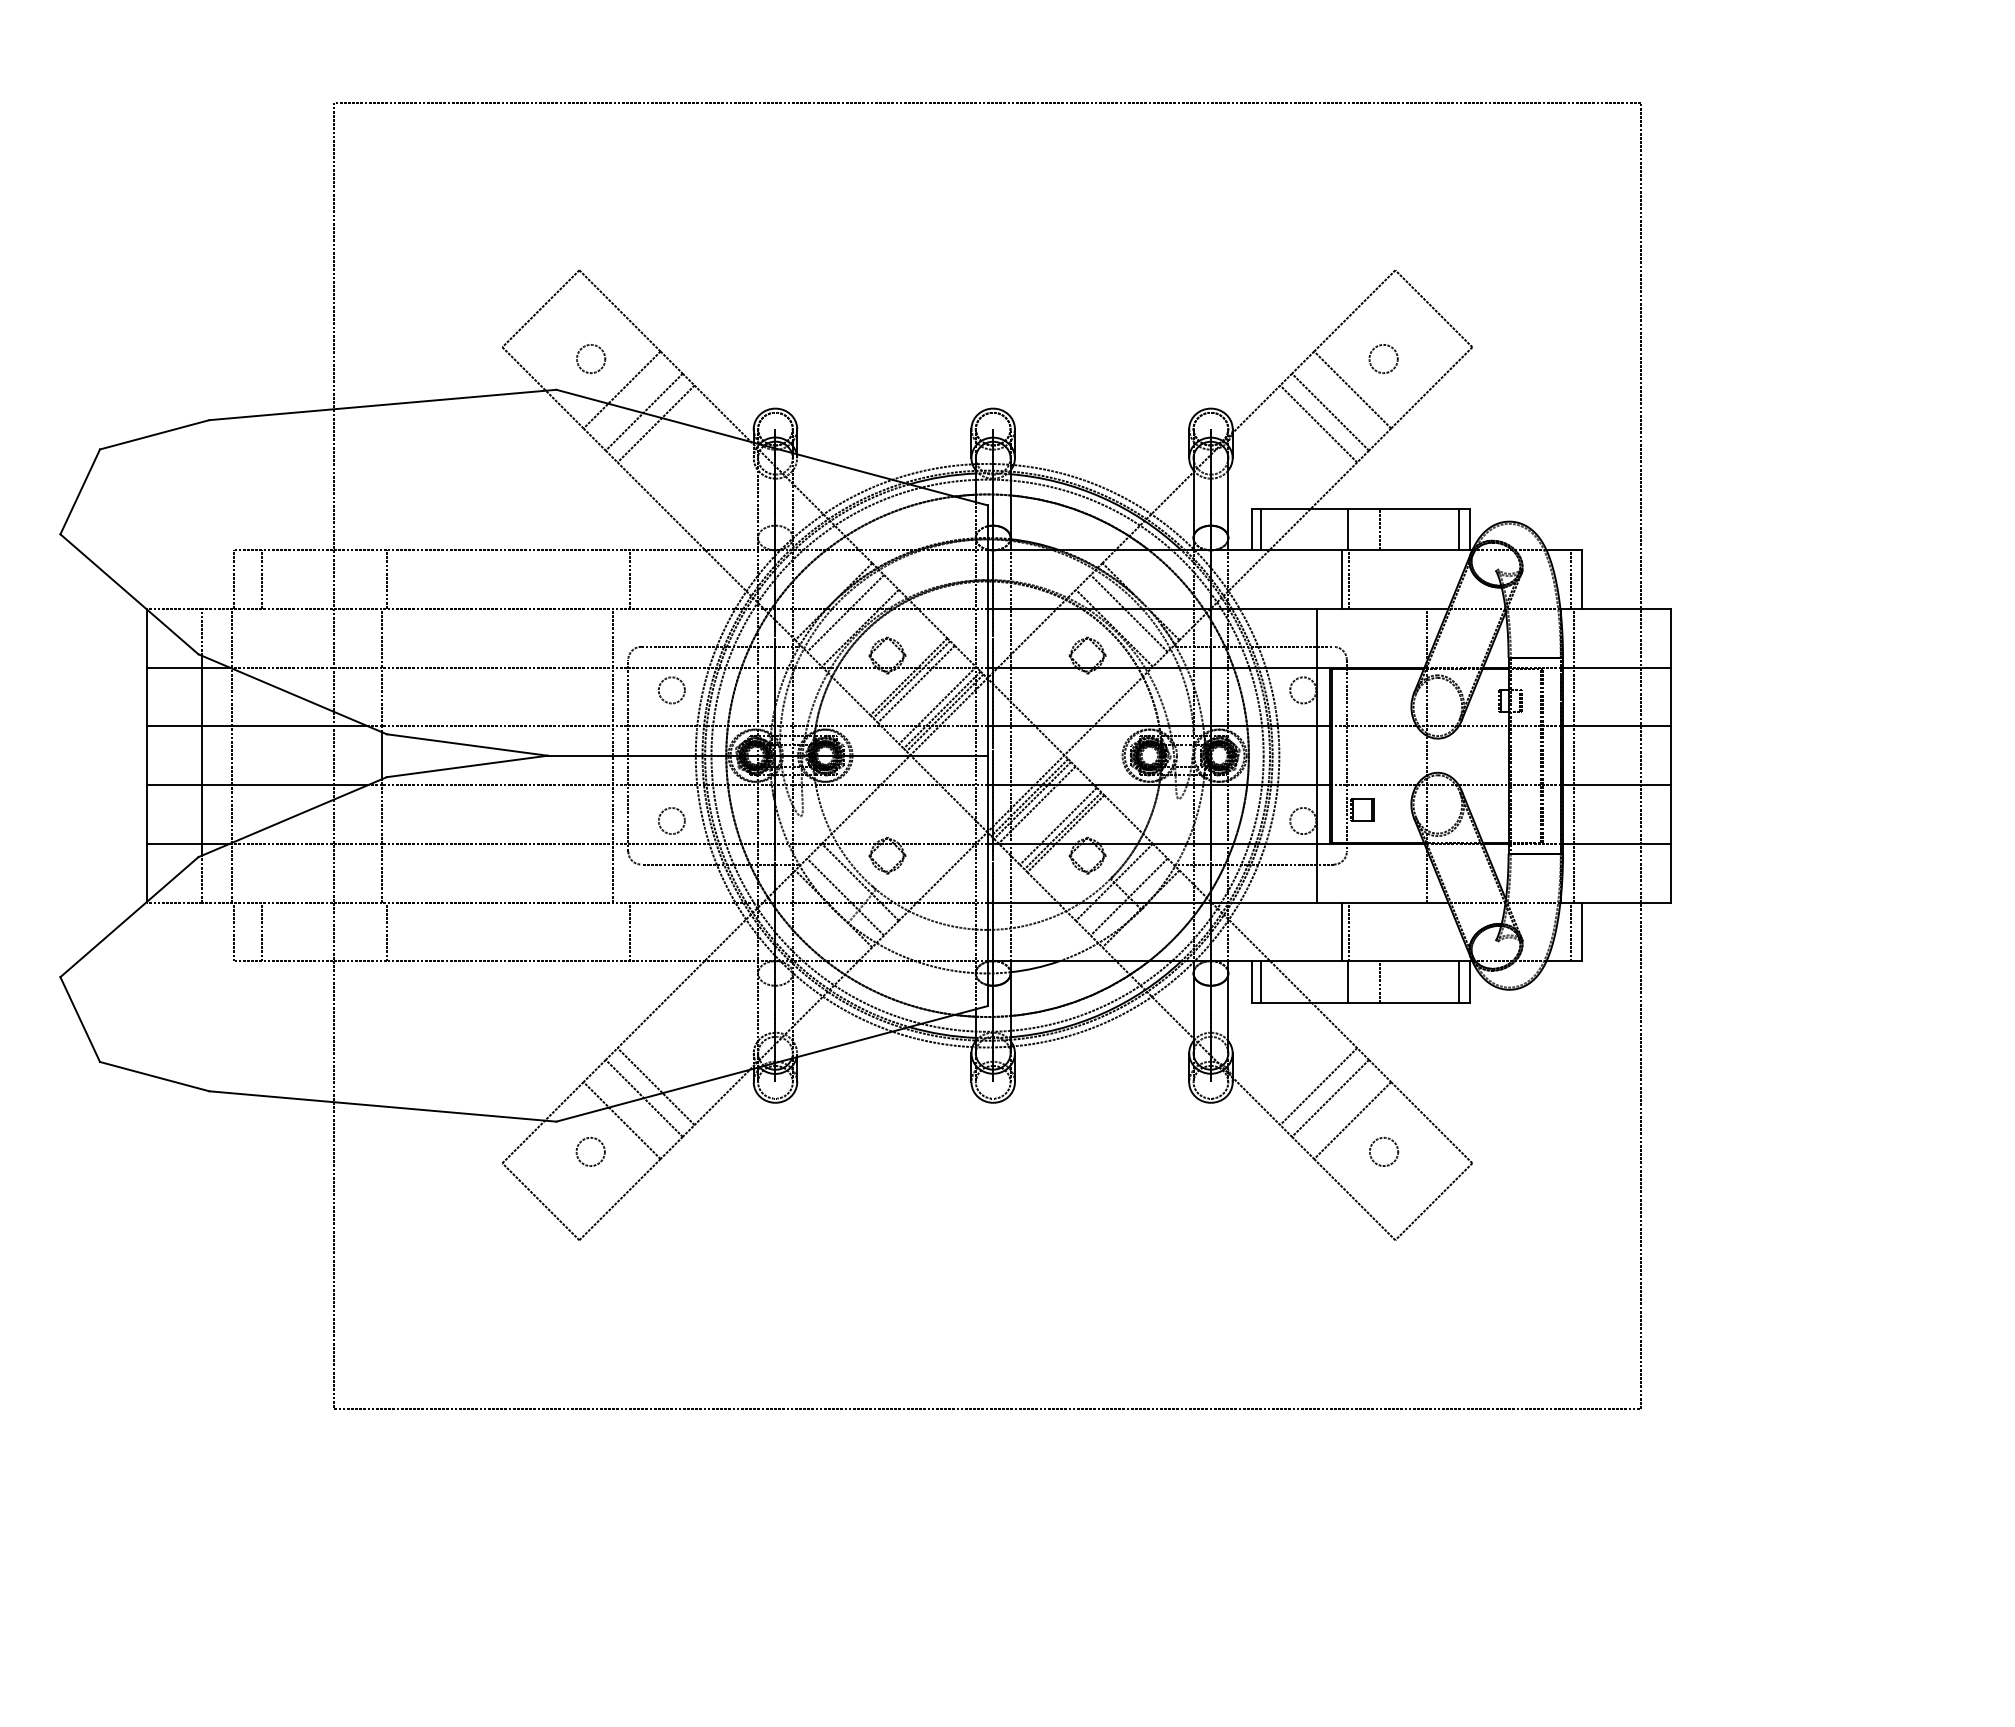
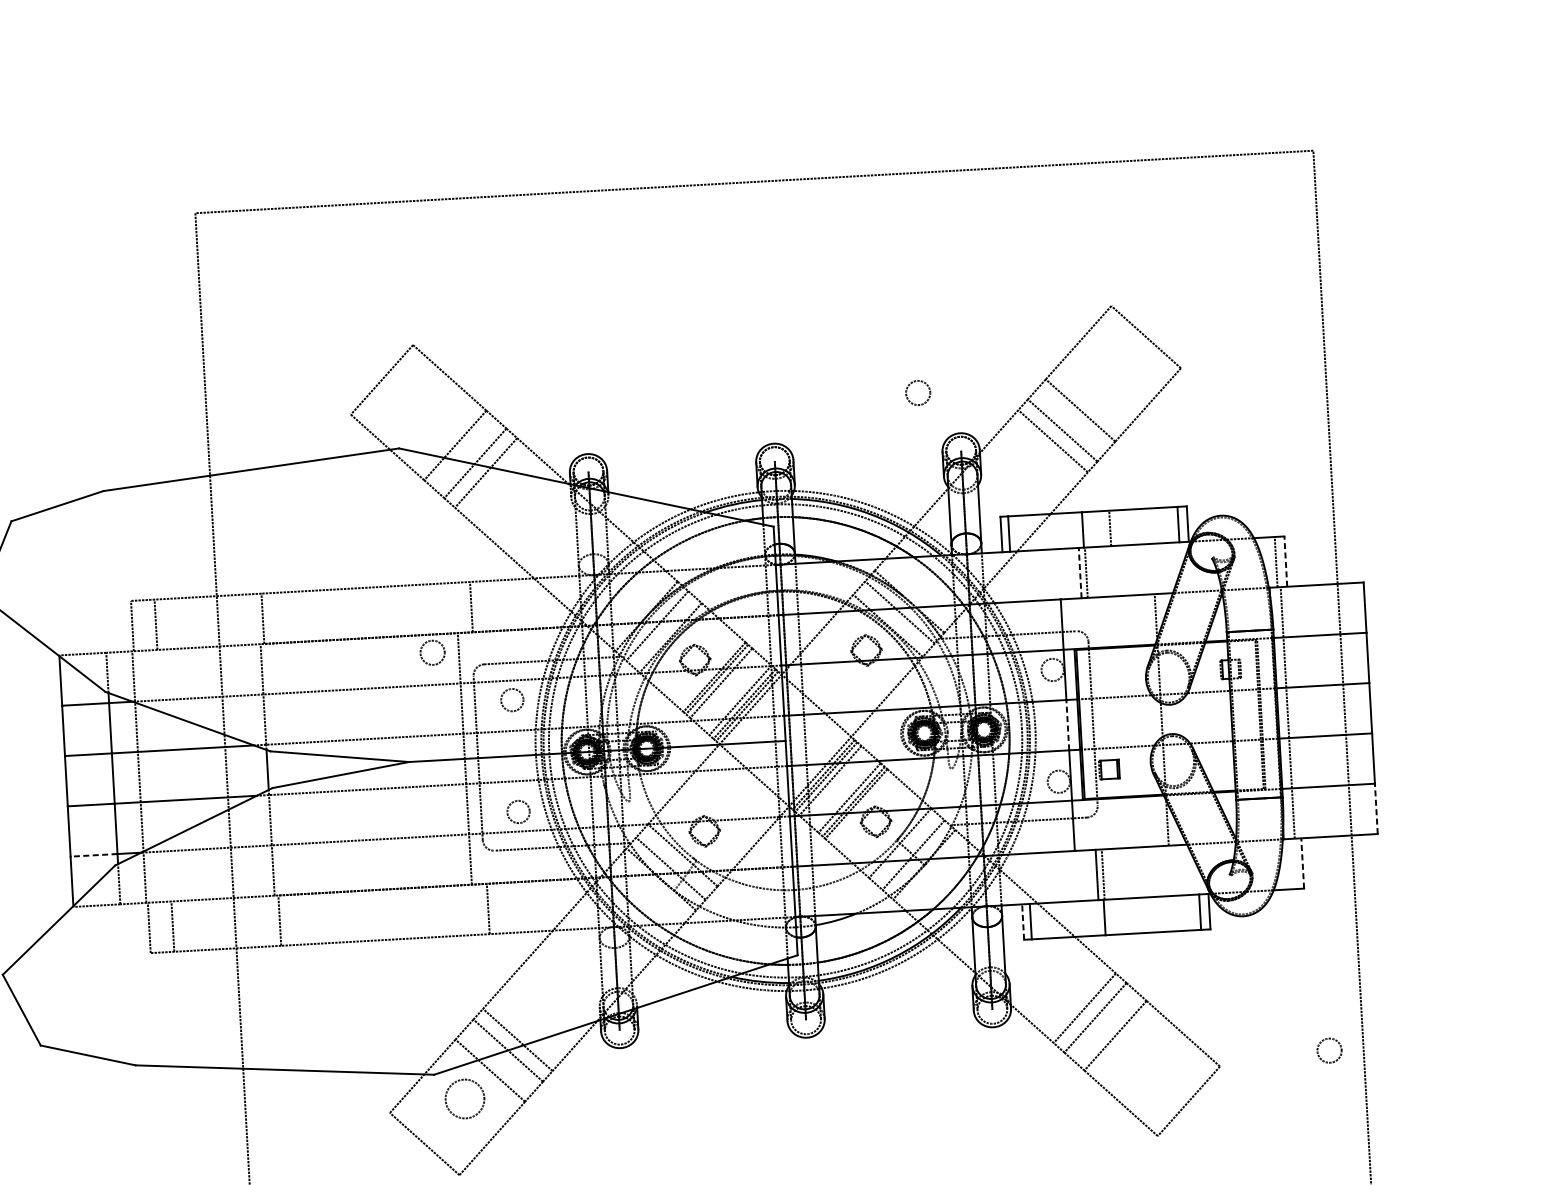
circle: (591, 358) -> (432, 652), moved
circle: (1383, 358) -> (918, 392), moved
line: (1341, 578) -> (1080, 572), solid -> dashed
line: (1581, 578) -> (1285, 560), solid -> dashed
line: (1317, 755) -> (1067, 724), solid -> dashed
line: (174, 843) -> (94, 854), solid -> dashed
line: (1671, 872) -> (1376, 808), solid -> dashed
line: (1570, 931) -> (1292, 863), removed
line: (1581, 931) -> (1302, 862), solid -> dashed
line: (1379, 981) -> (1131, 915), removed
line: (1252, 982) -> (1023, 922), solid -> dashed
circle: (590, 1151) -> (464, 1098), size x1.6
circle: (1384, 1151) -> (1329, 1050), moved

